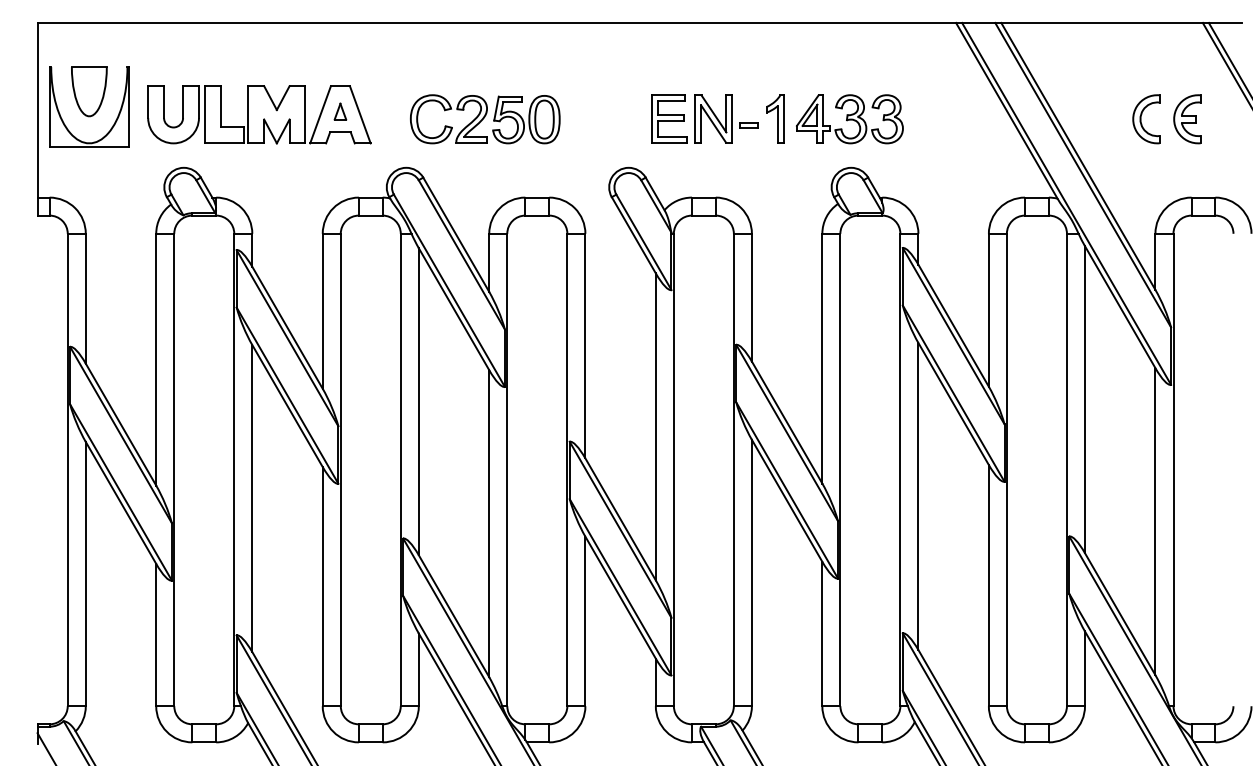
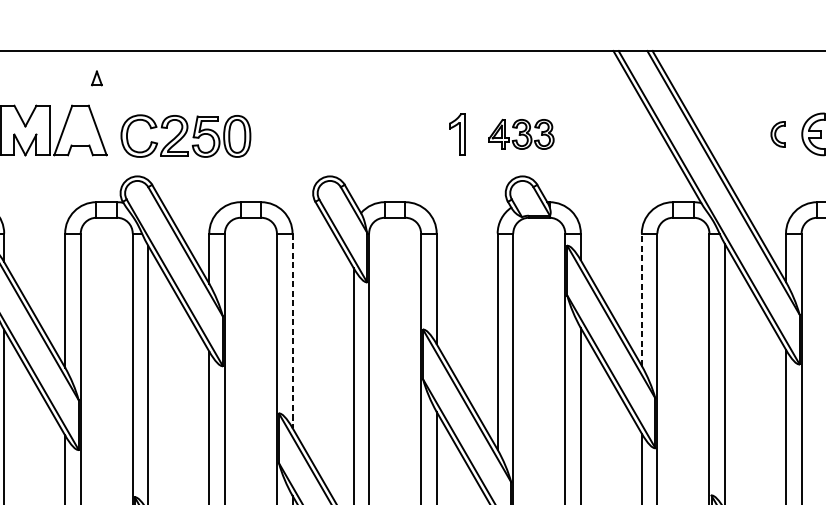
part: (340, 111) -> (96, 78), moved
part: (704, 118) -> (395, 133), removed
part: (485, 119) -> (186, 136), moved
part: (849, 119) -> (521, 134), size x0.7
part: (1146, 119) -> (778, 134), size x0.6
line: (988, 309) -> (641, 299), solid -> dashed
line: (585, 346) -> (292, 331), solid -> dashed

